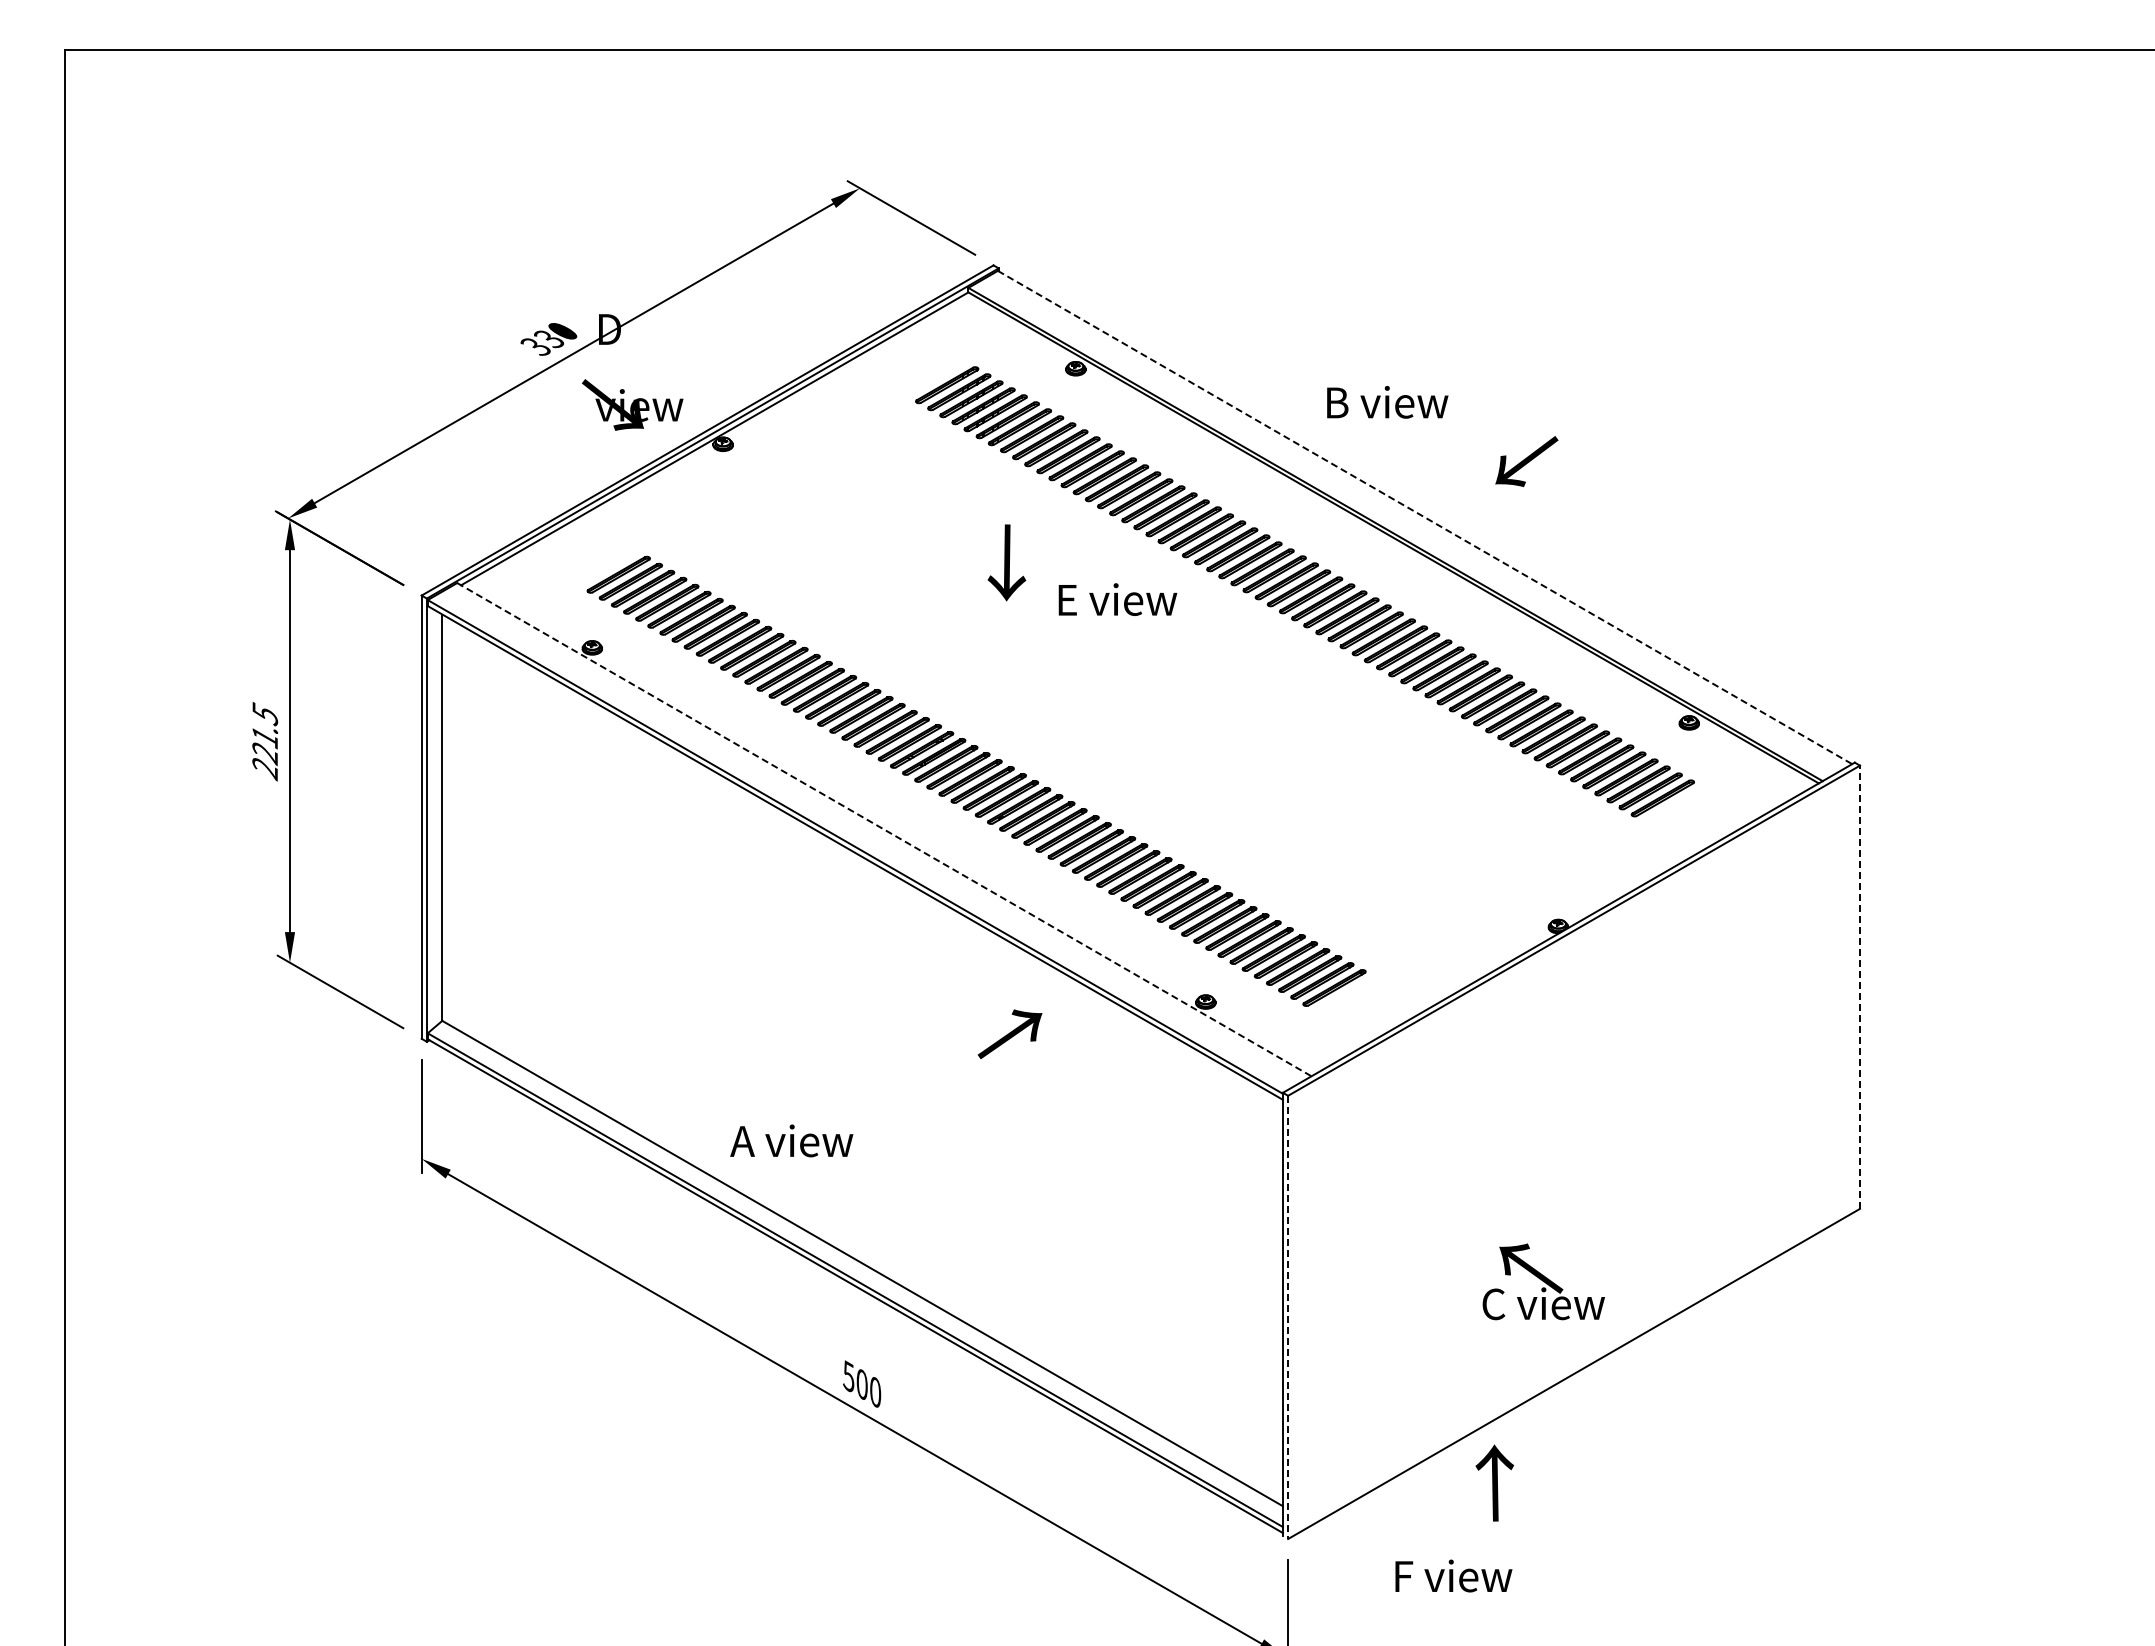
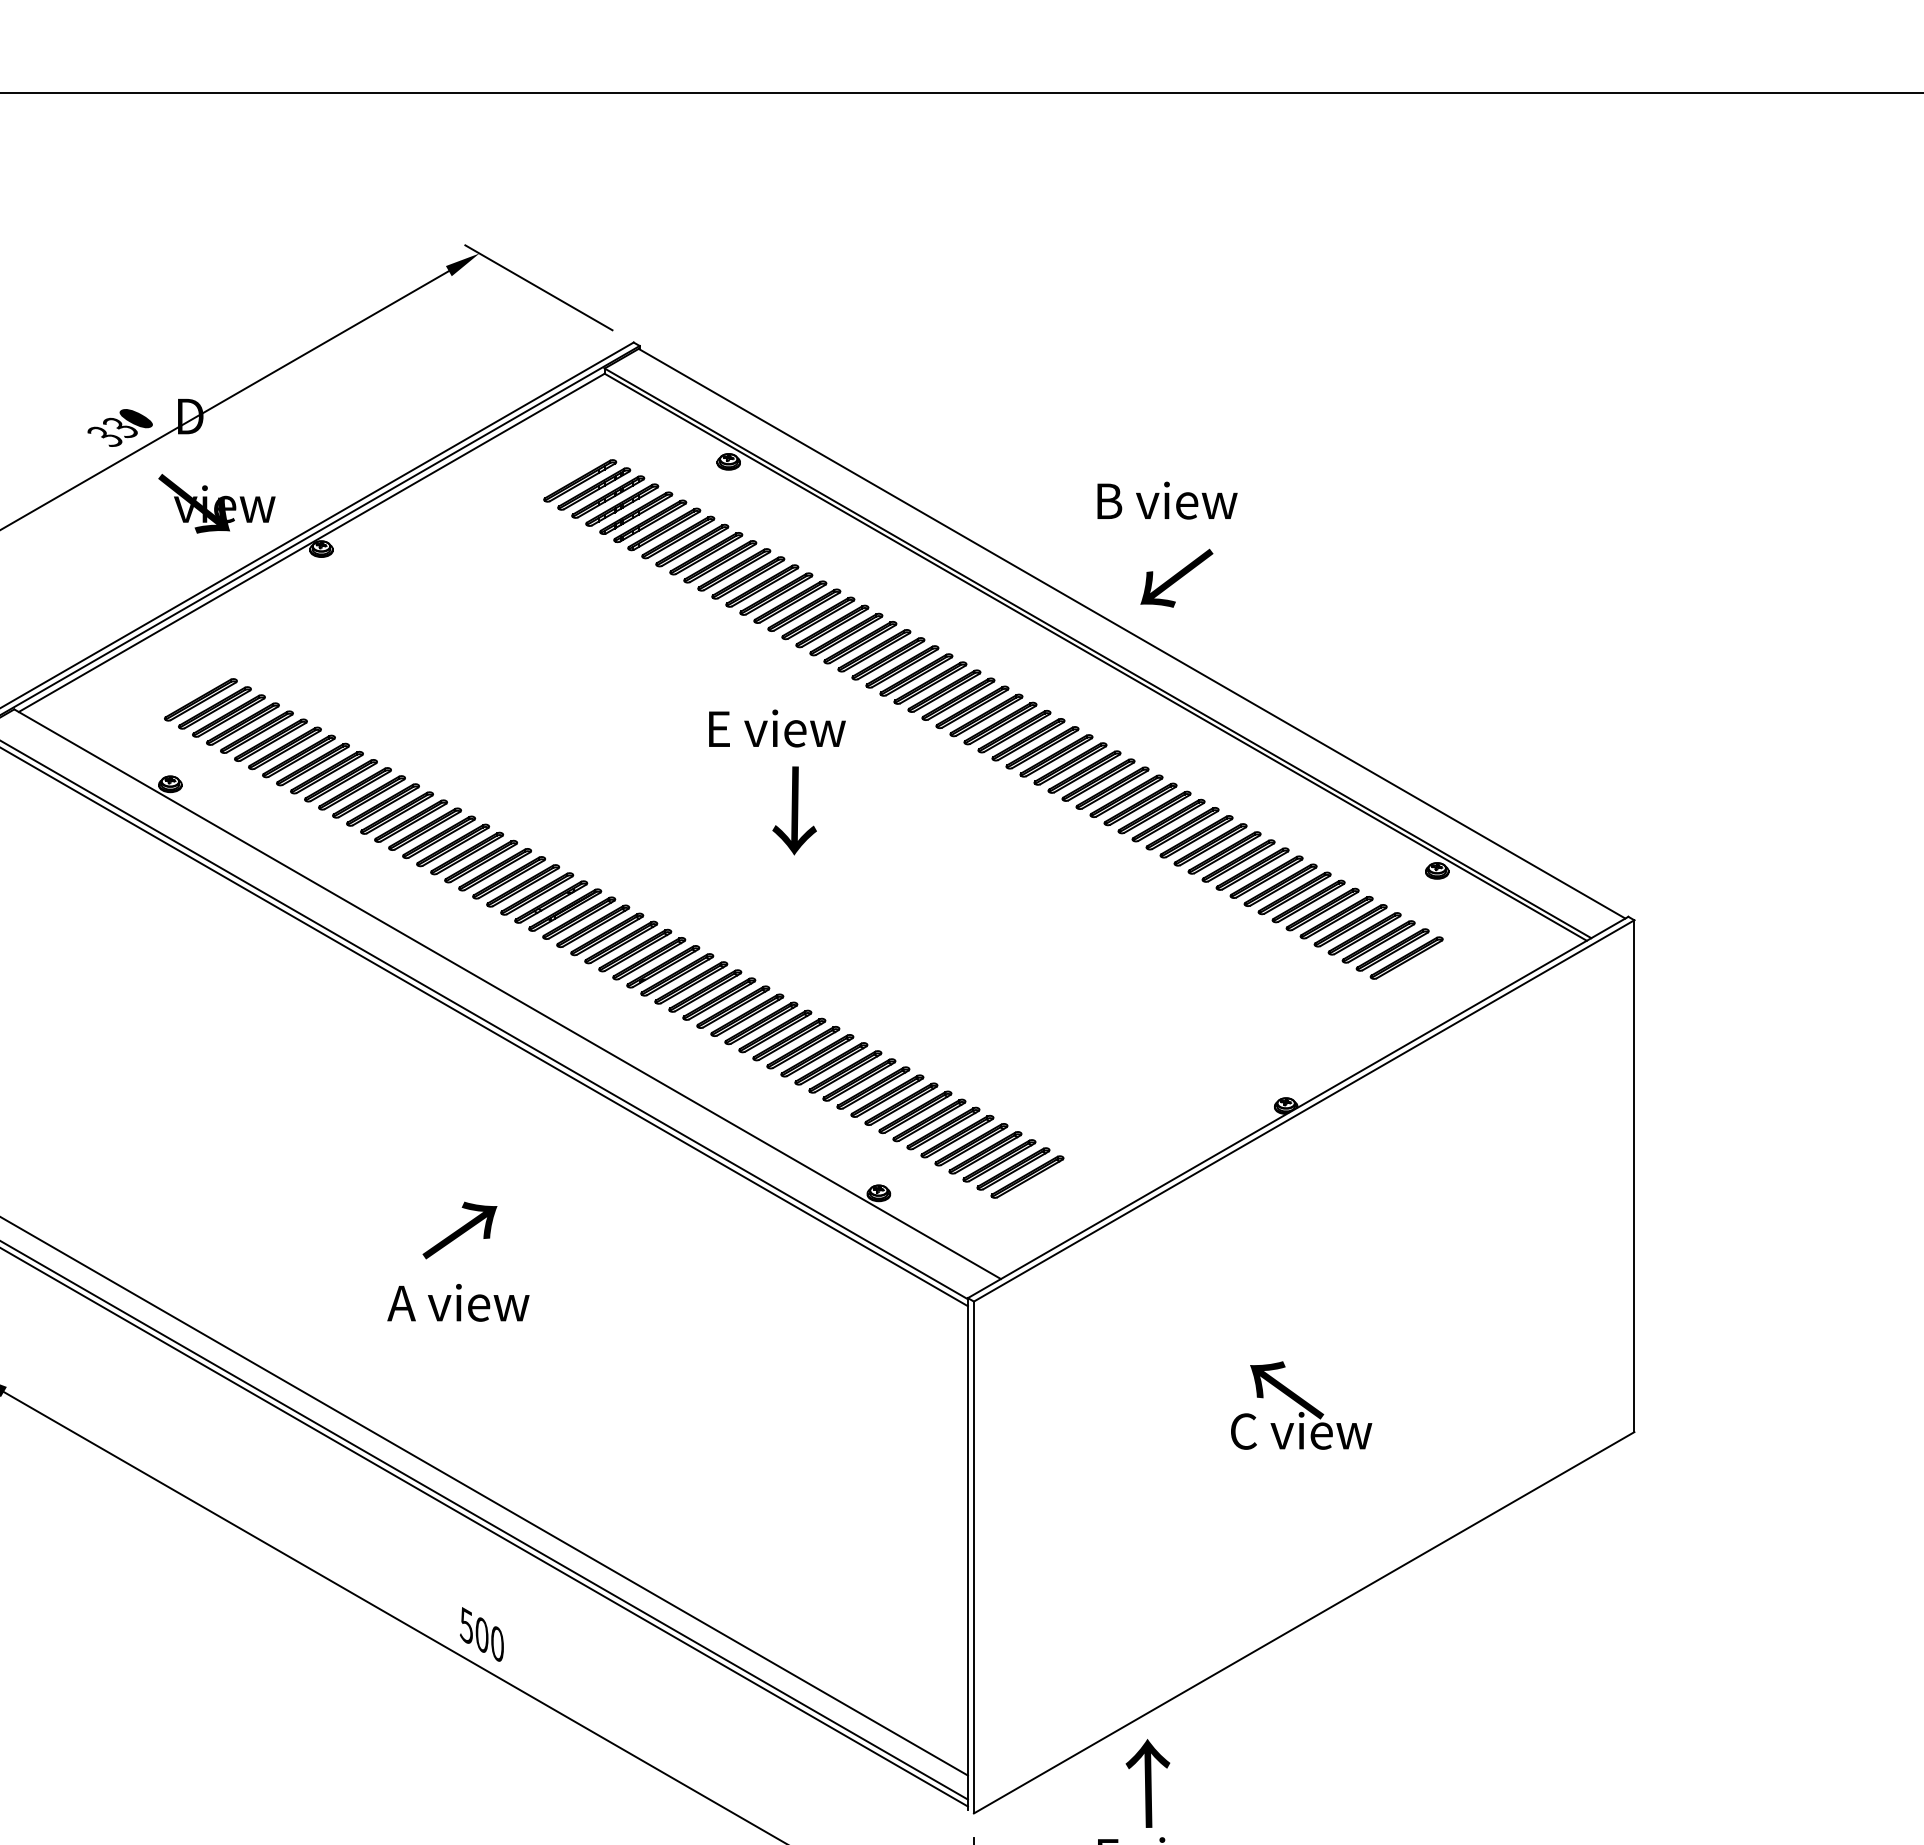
text: (1387, 402) -> (1167, 500), moved
text: (1526, 461) -> (1176, 578), moved
line: (1425, 517) -> (1132, 633), dashed -> solid
text: (1006, 562) -> (794, 810), moved
line: (884, 829) -> (507, 994), dashed -> solid
line: (1860, 987) -> (1634, 1176), dashed -> solid
text: (1009, 1034) -> (459, 1230), moved
text: (791, 1140) -> (458, 1302), moved
text: (1543, 1281) -> (1301, 1405), moved
line: (1288, 1317) -> (974, 1557), dashed -> solid
text: (1494, 1482) -> (1147, 1782), moved

